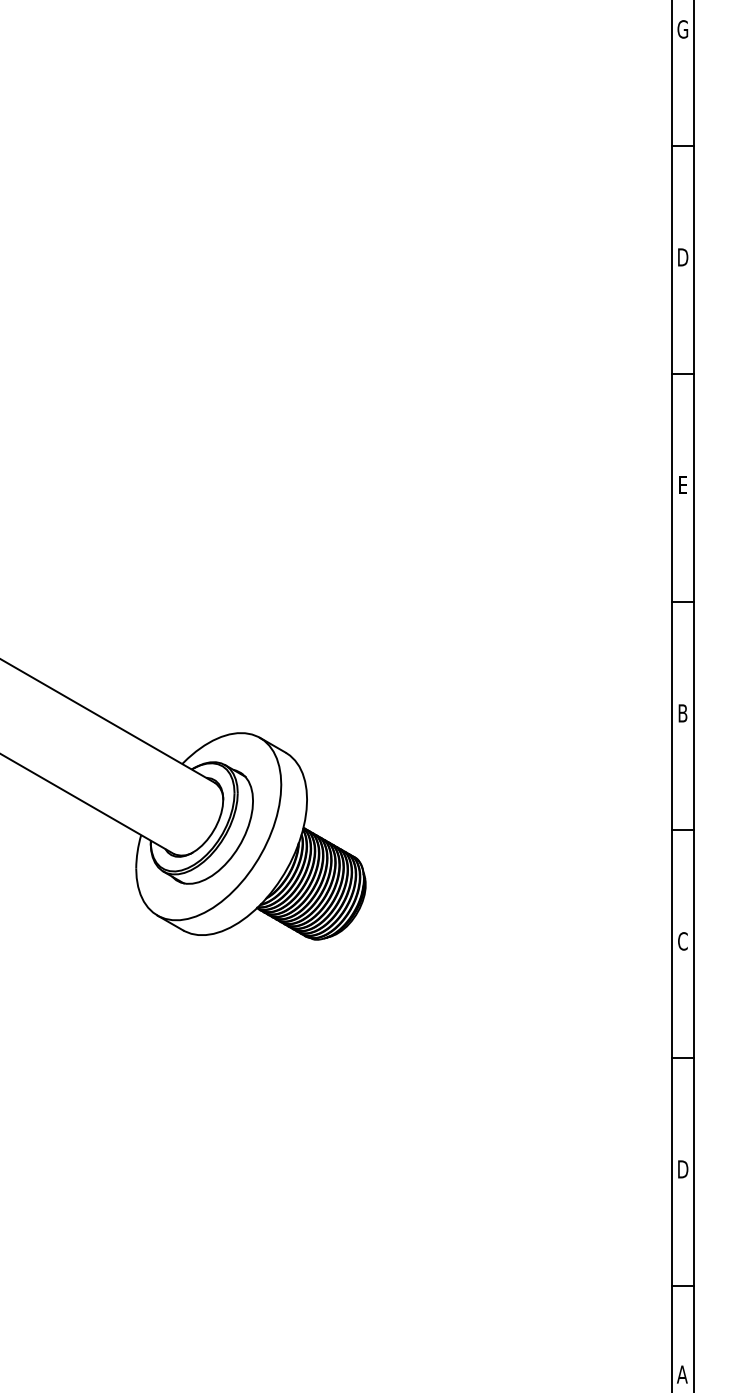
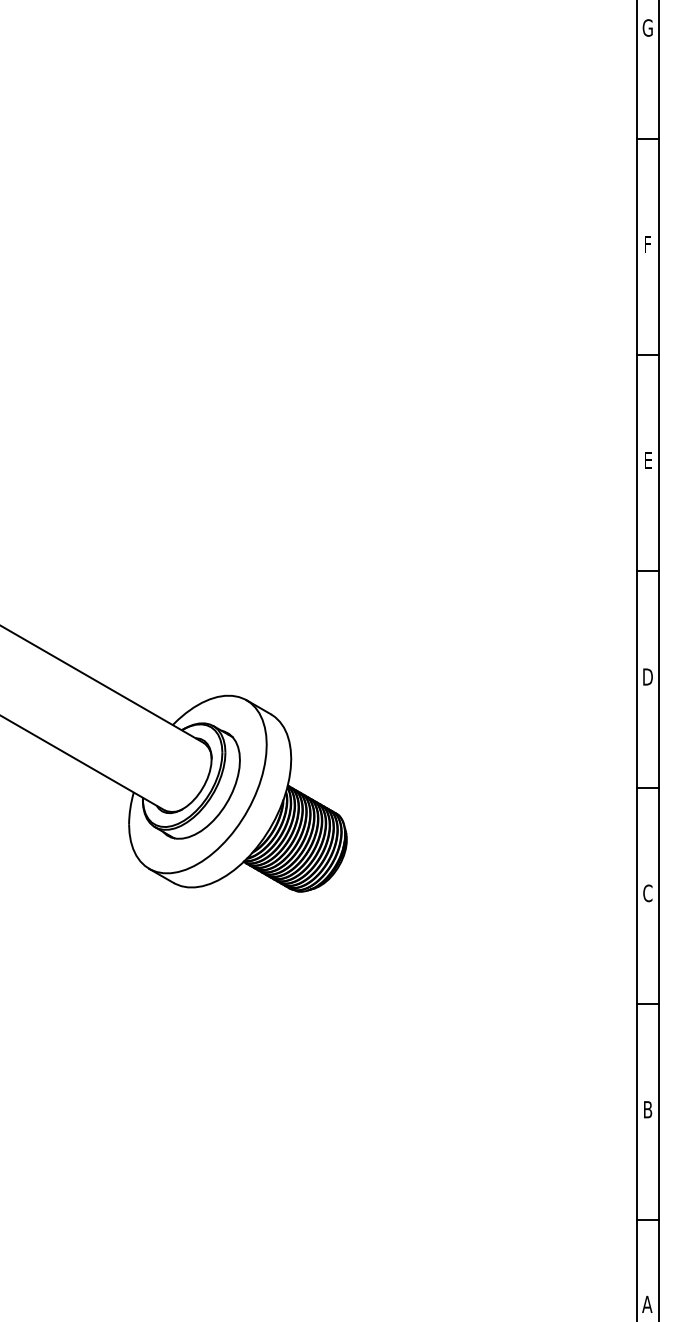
text: (683, 257) -> (648, 244), D -> F
text: (683, 713) -> (648, 677), B -> D
text: (683, 1169) -> (648, 1109), D -> B

